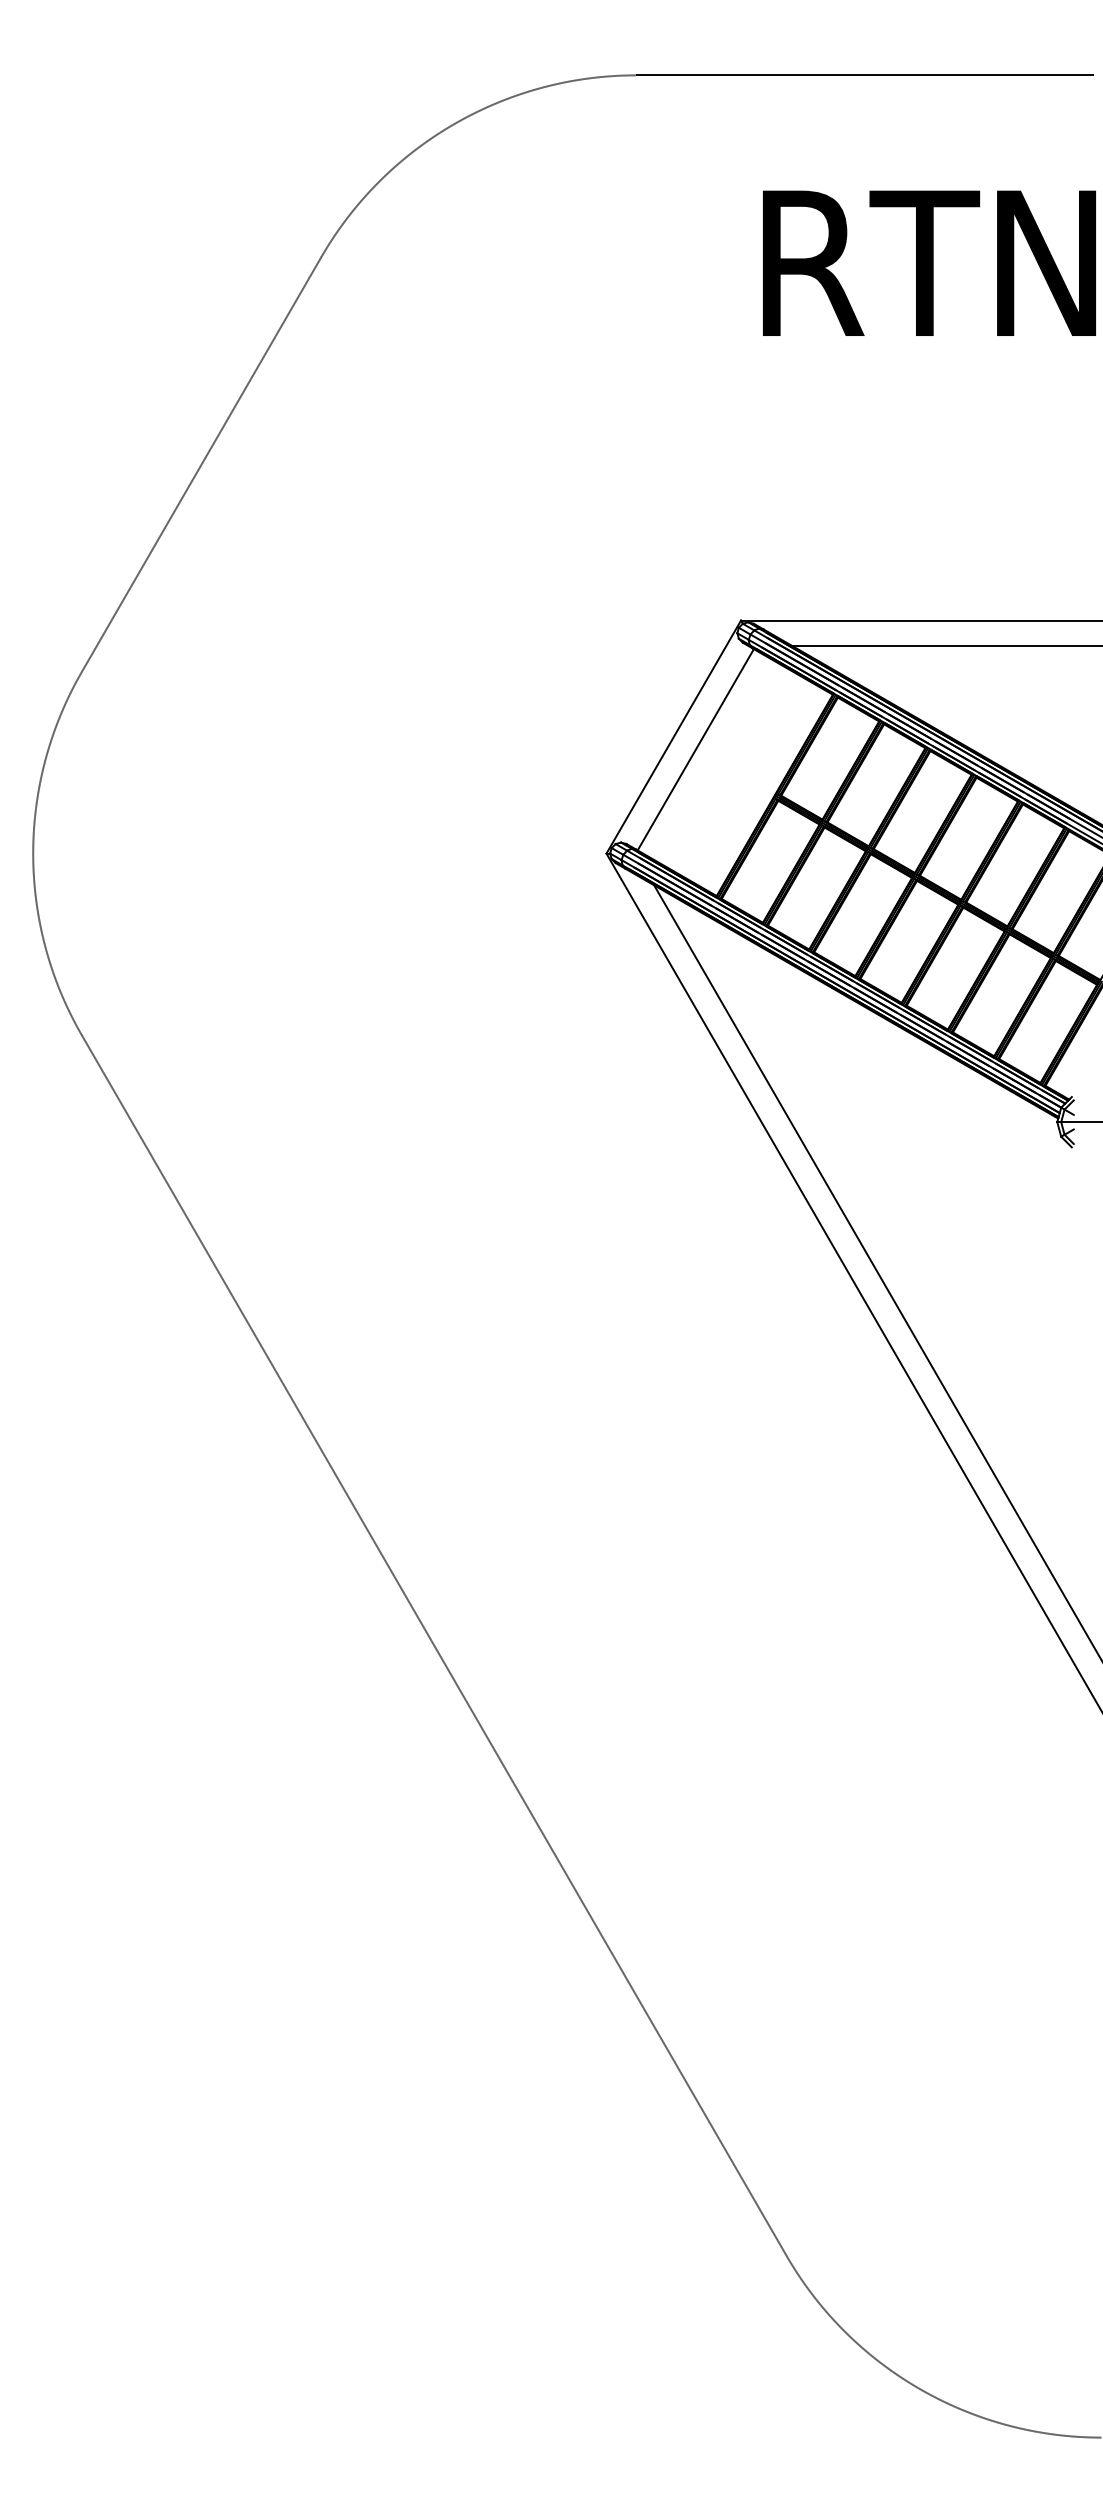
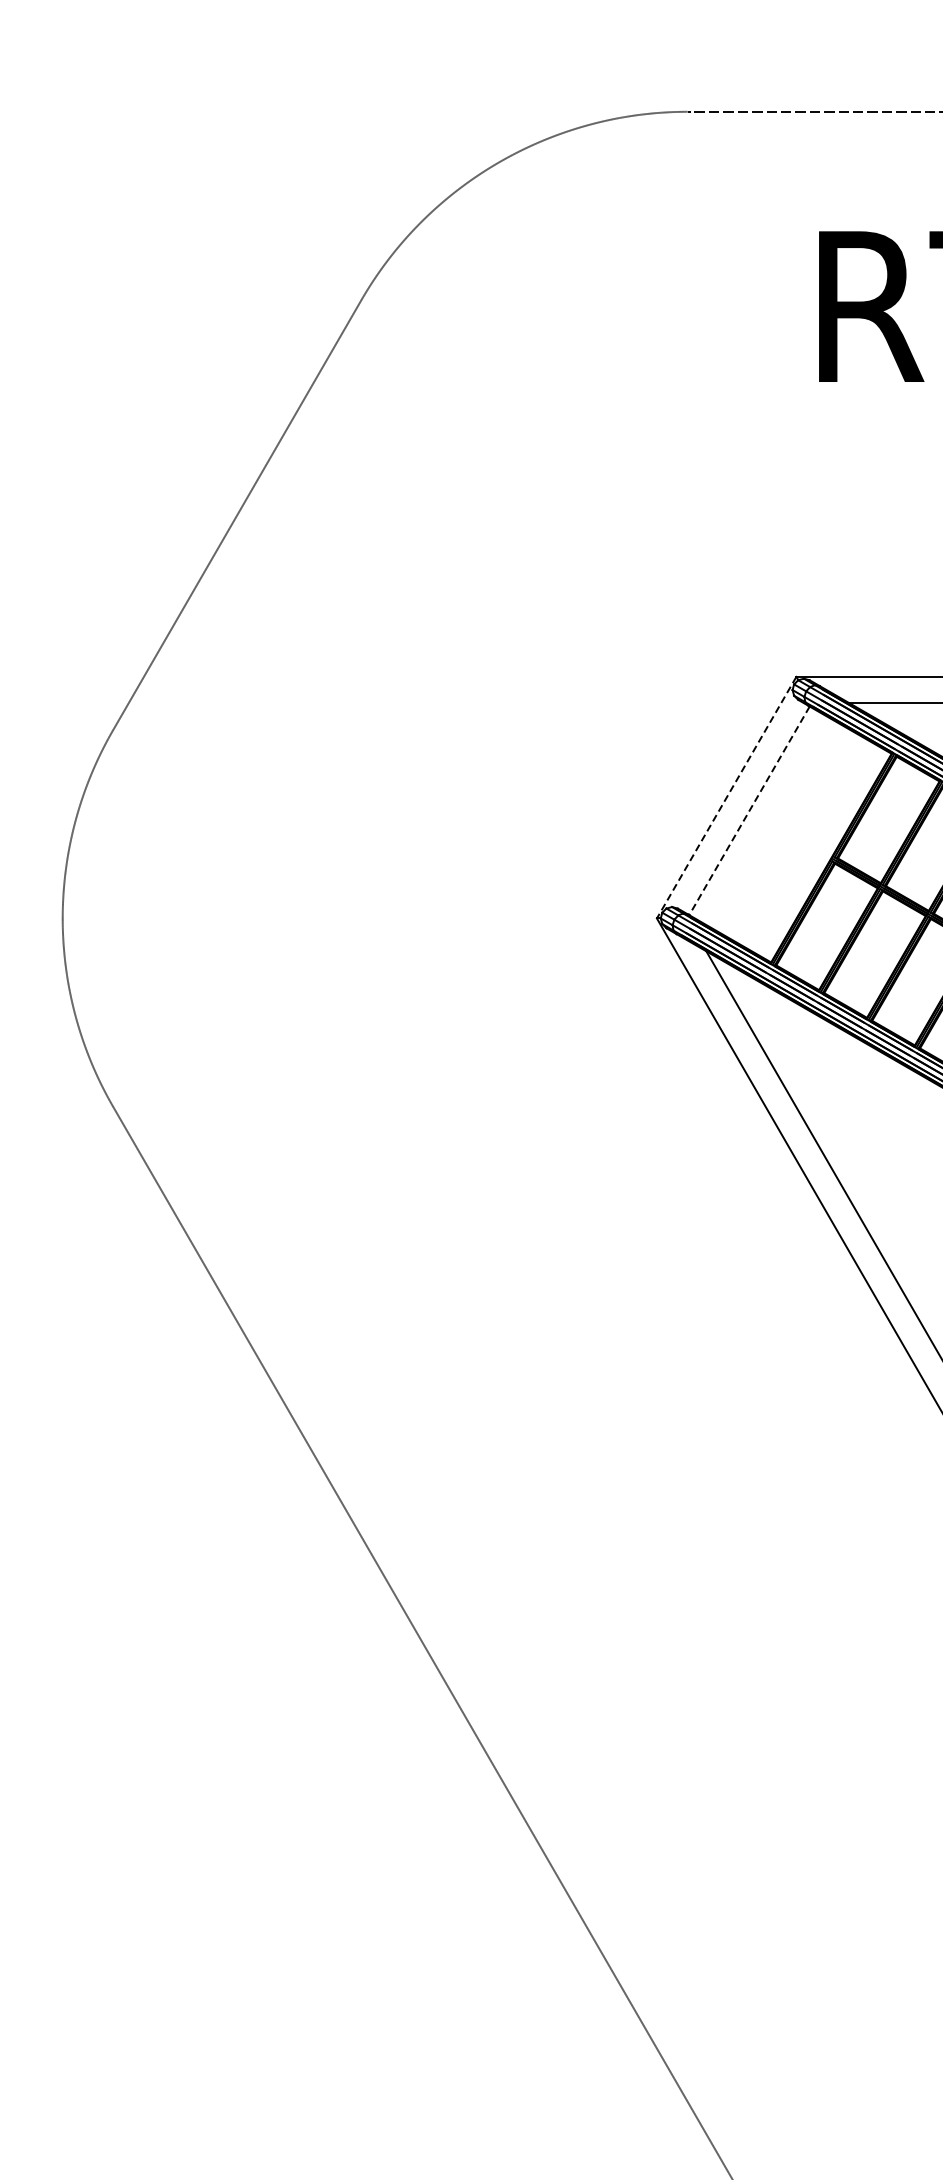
line: (673, 737) -> (726, 798), solid -> dashed
line: (695, 750) -> (749, 811), solid -> dashed

